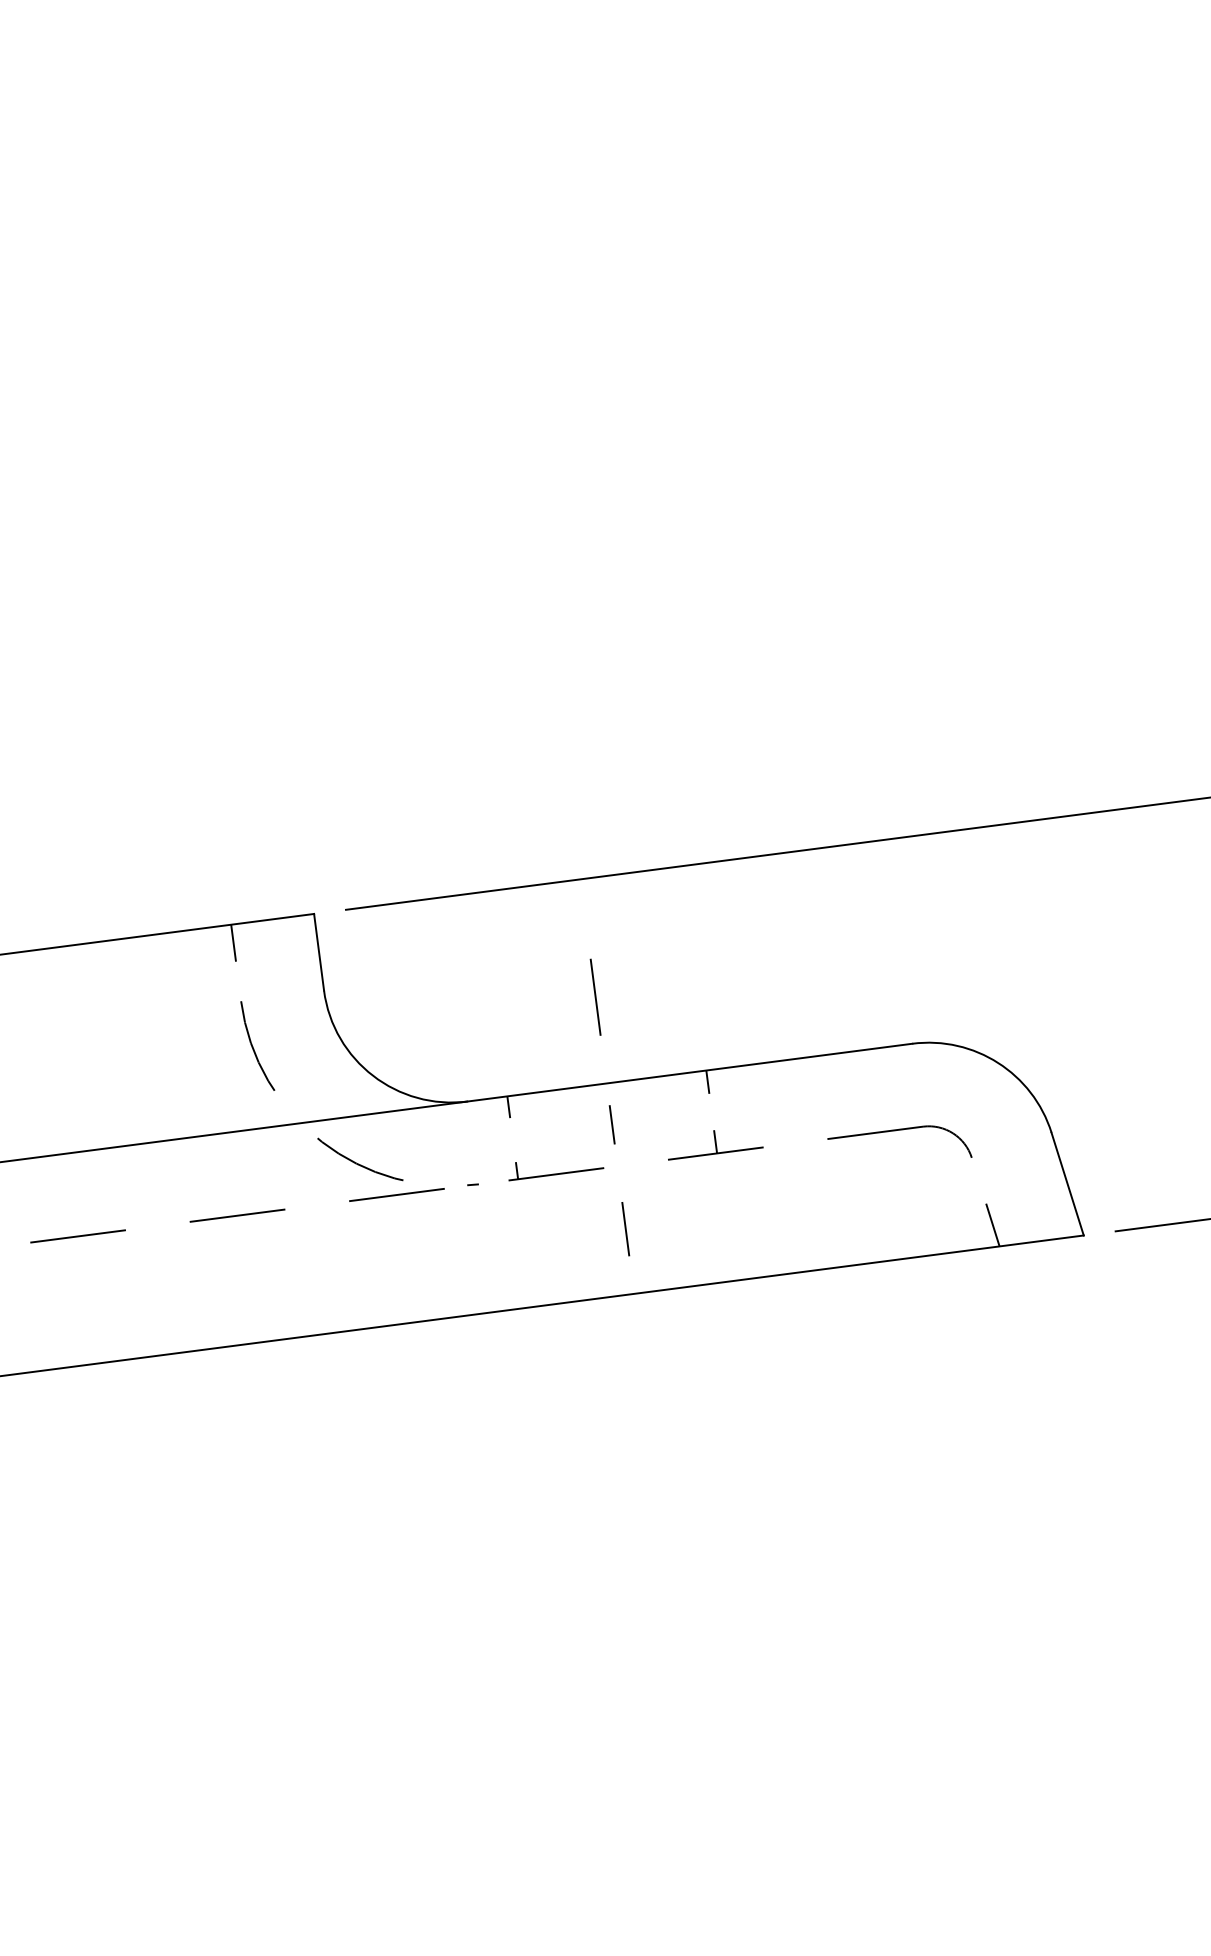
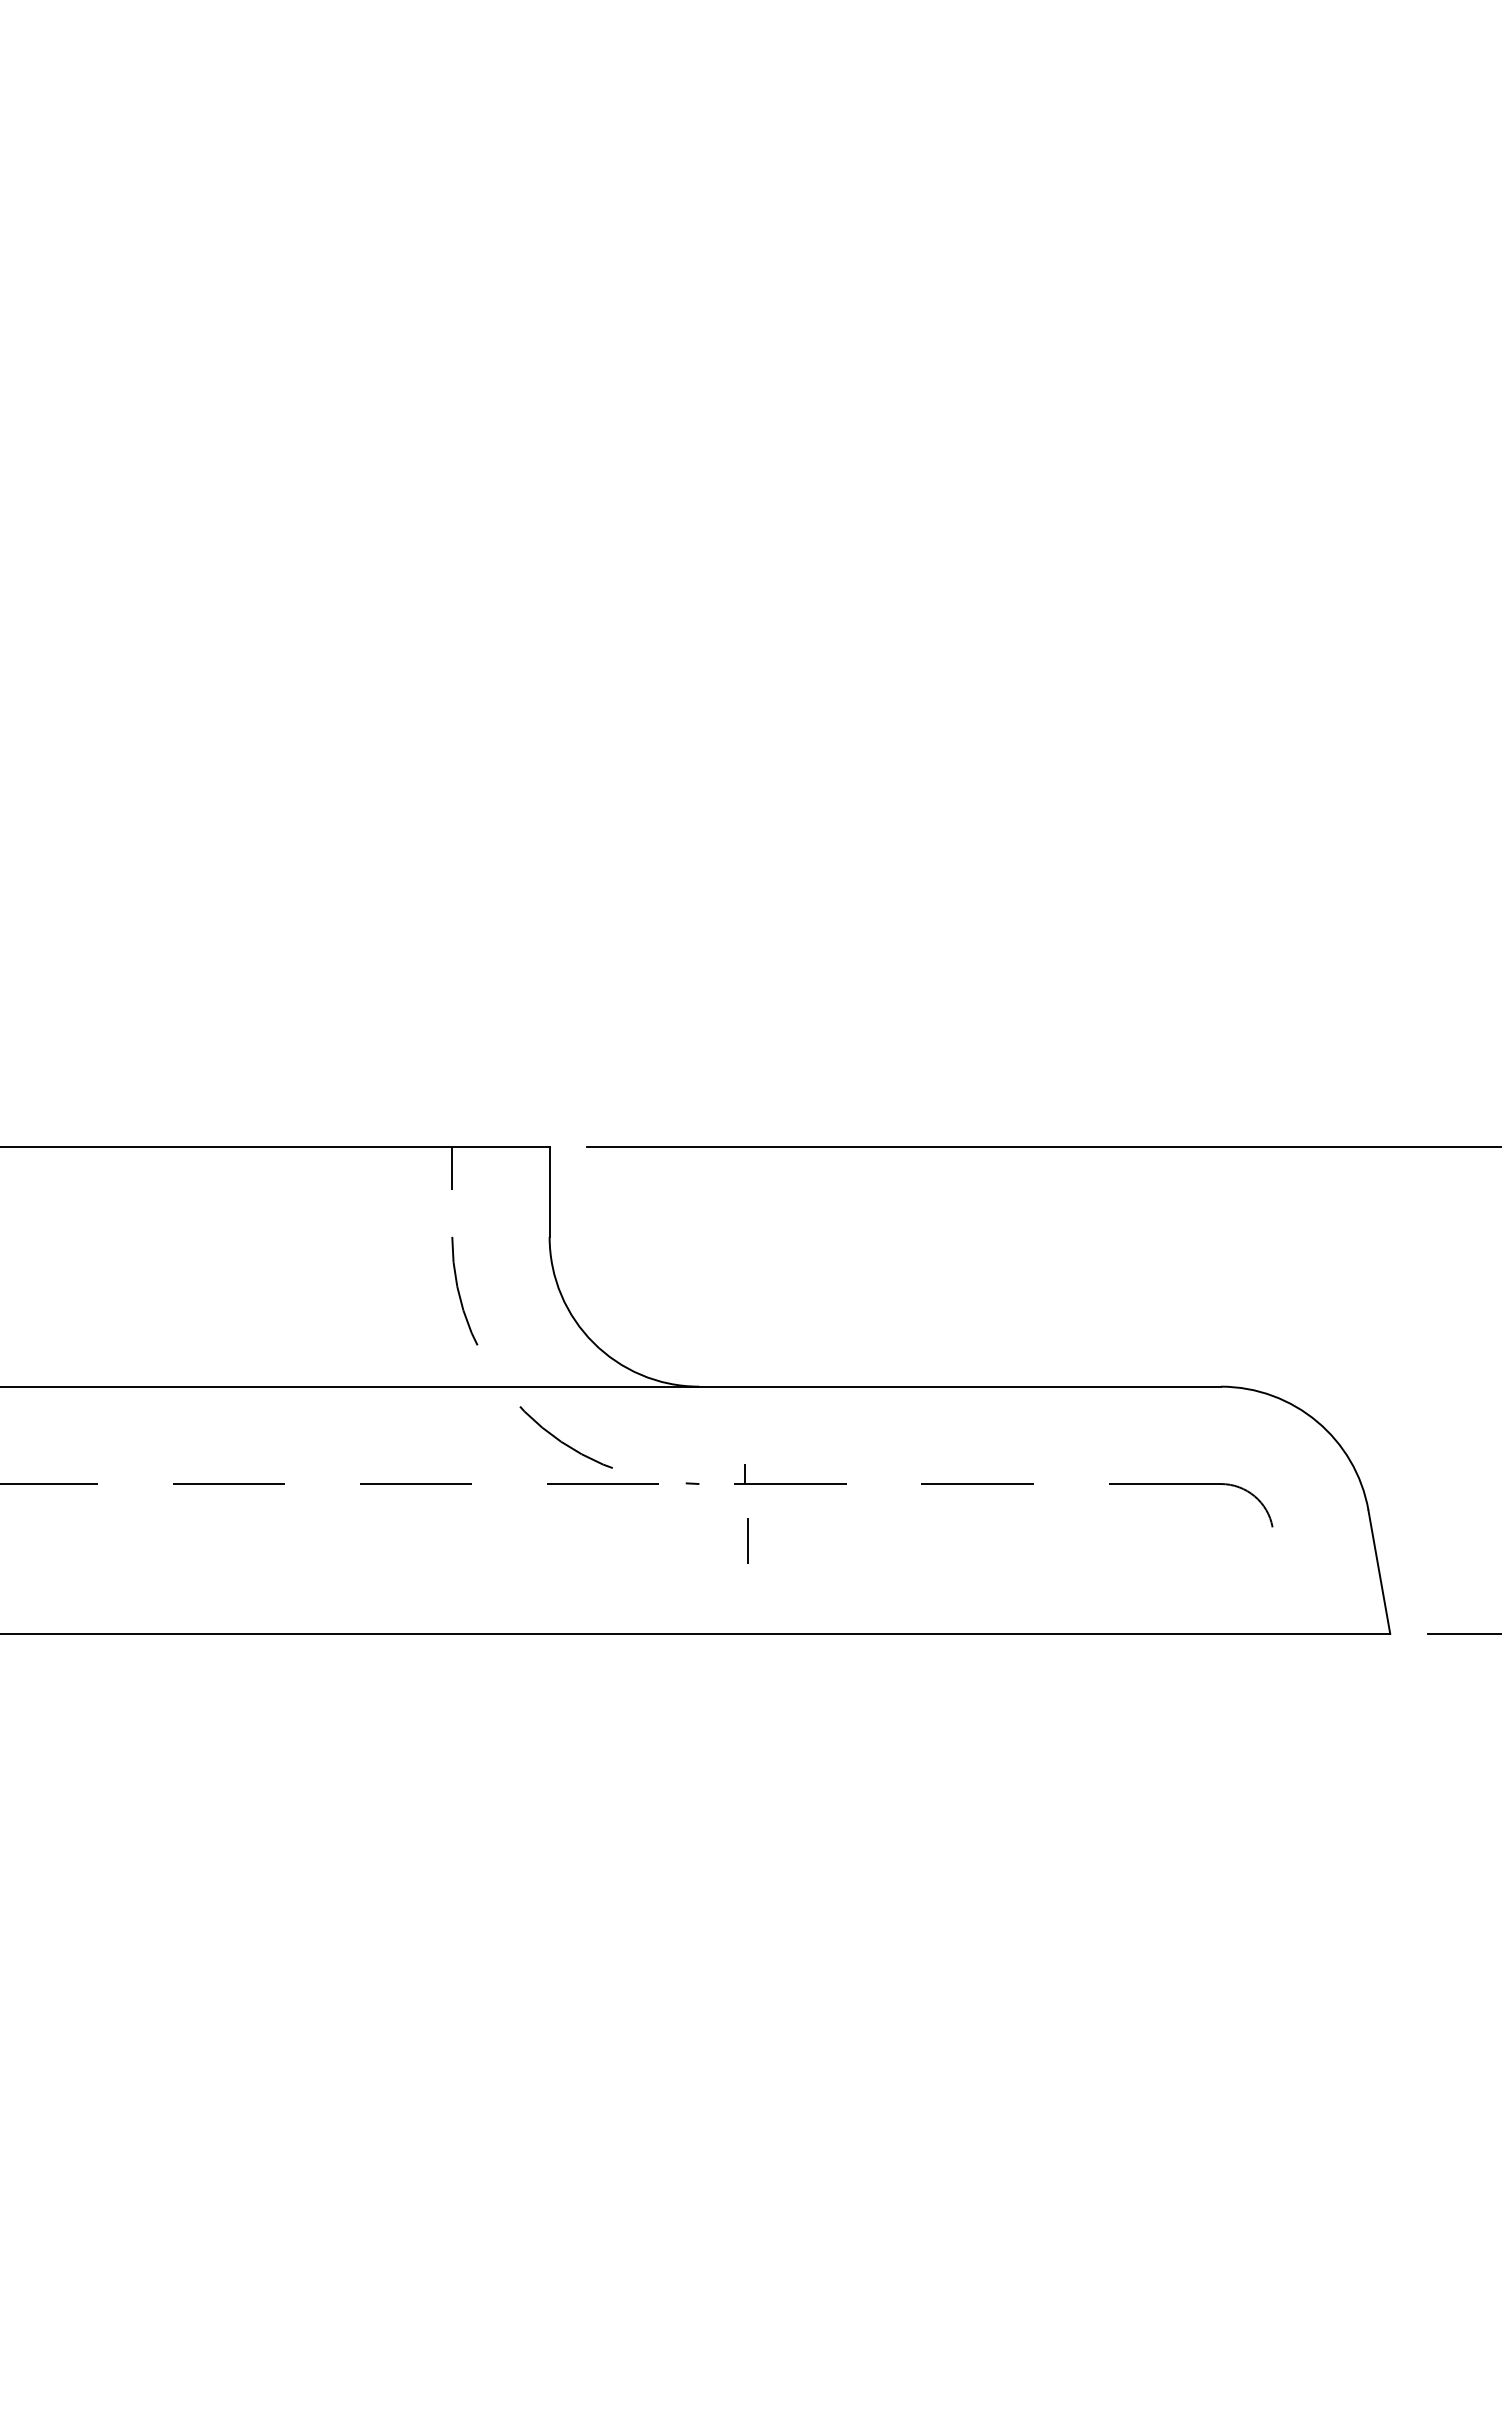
line: (594, 997) -> (861, 1285), removed
line: (708, 1082) -> (979, 1400), removed
line: (508, 1107) -> (745, 1399), removed
line: (611, 1124) -> (747, 1540), moved
line: (715, 1141) -> (979, 1470), removed
line: (992, 1224) -> (1286, 1607), removed
line: (625, 1228) -> (861, 1557), removed

